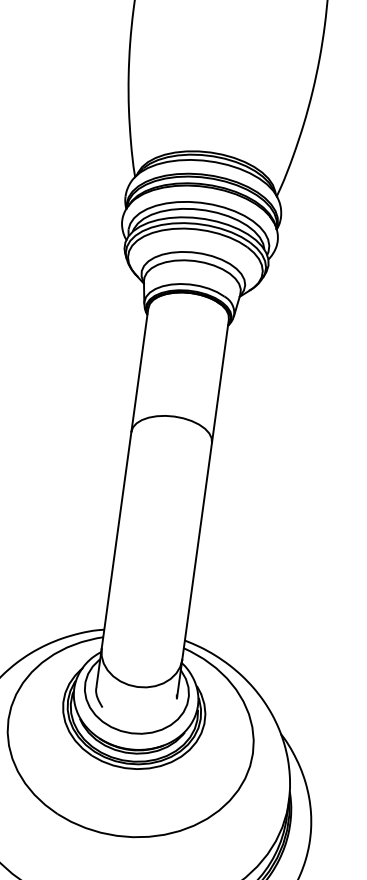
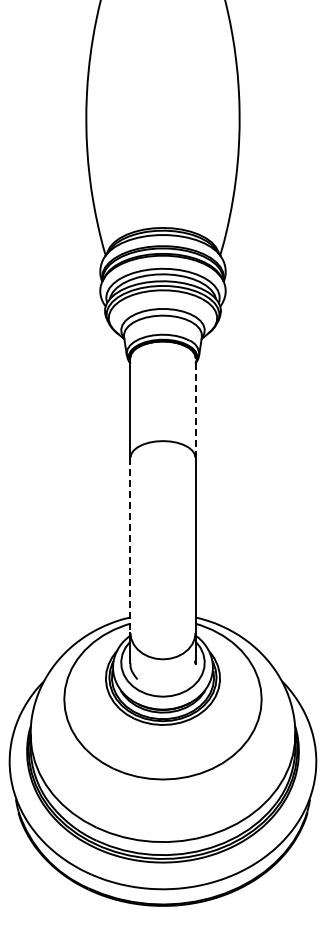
line: (220, 380) -> (195, 407), solid -> dashed
line: (116, 540) -> (130, 545), solid -> dashed

